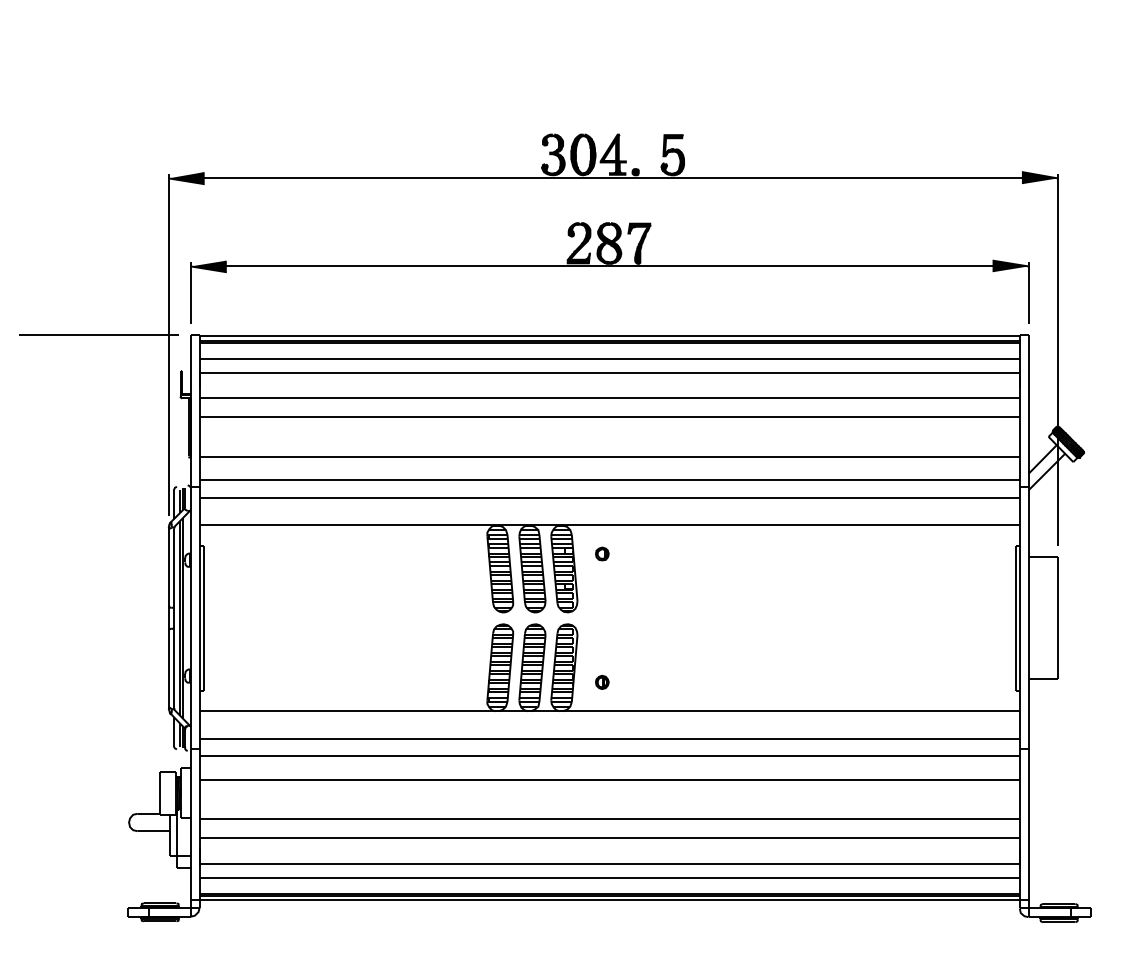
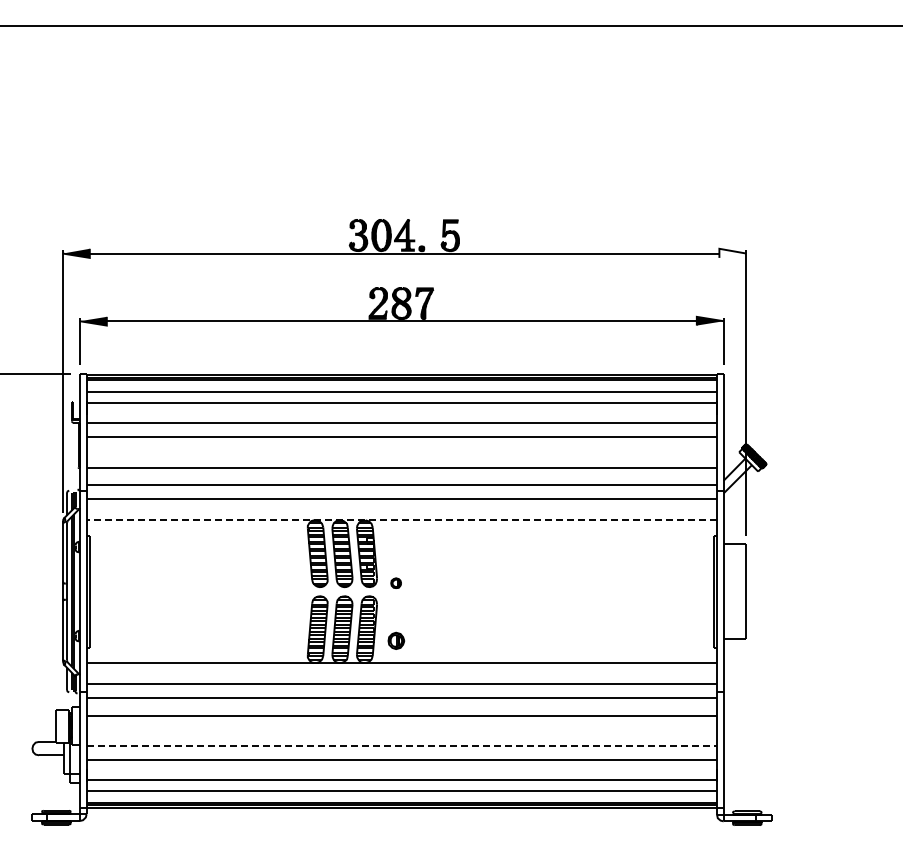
fill: (1039, 177) -> (732, 252), removed
line: (609, 525) -> (401, 520), solid -> dashed
part: (601, 553) -> (395, 582), moved
part: (601, 681) -> (395, 640), size x1.6
line: (610, 818) -> (402, 745), solid -> dashed

